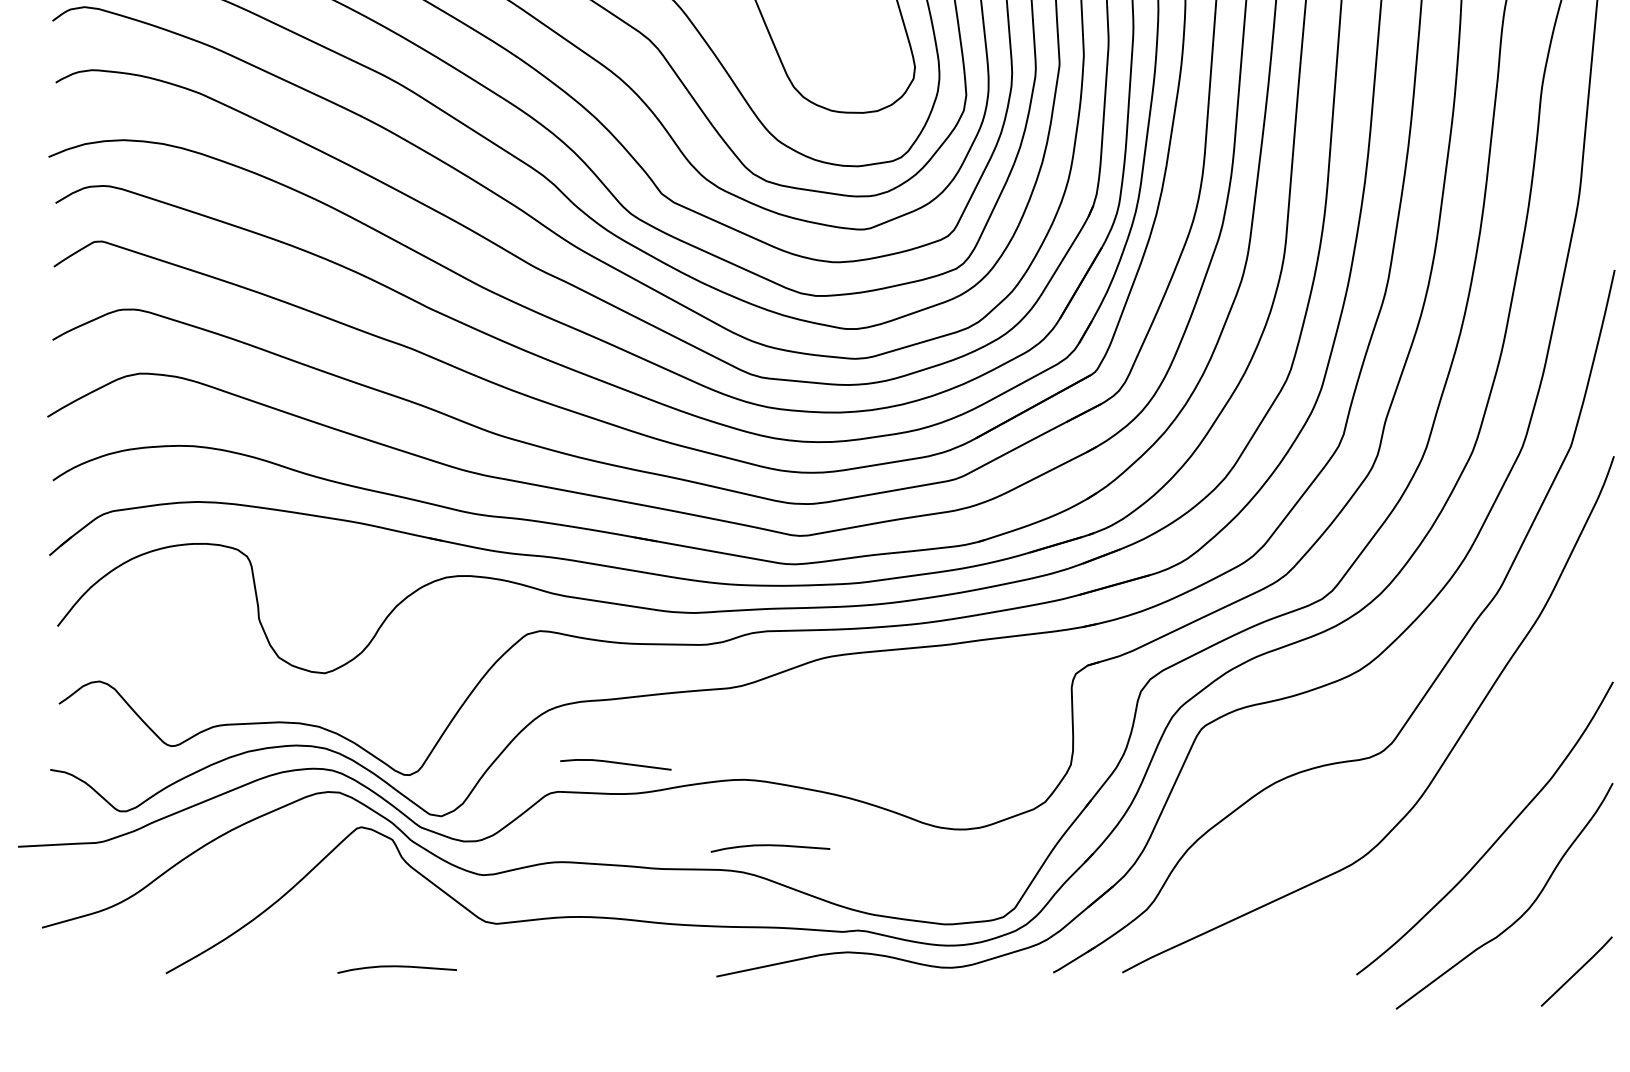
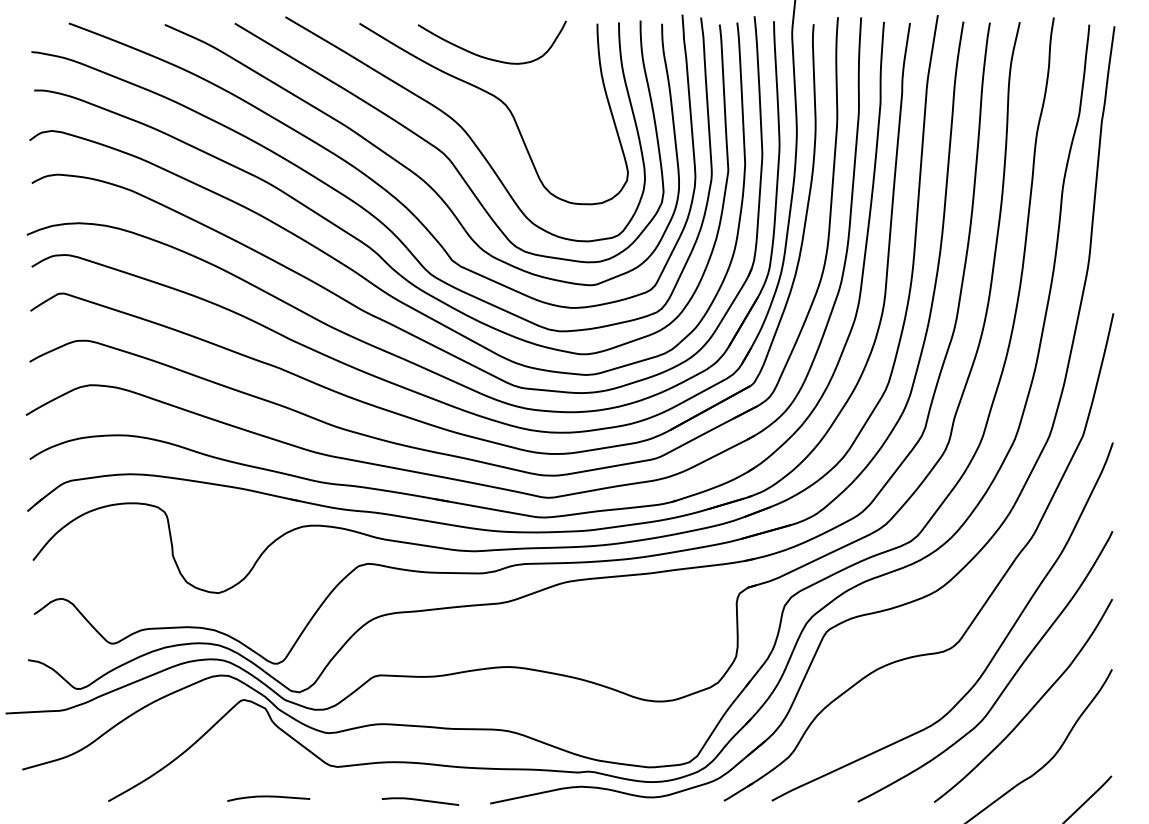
curve: (615, 764) -> (420, 801), moved
curve: (1463, 800) -> (1008, 681), added
curve: (770, 846) -> (527, 713), removed

